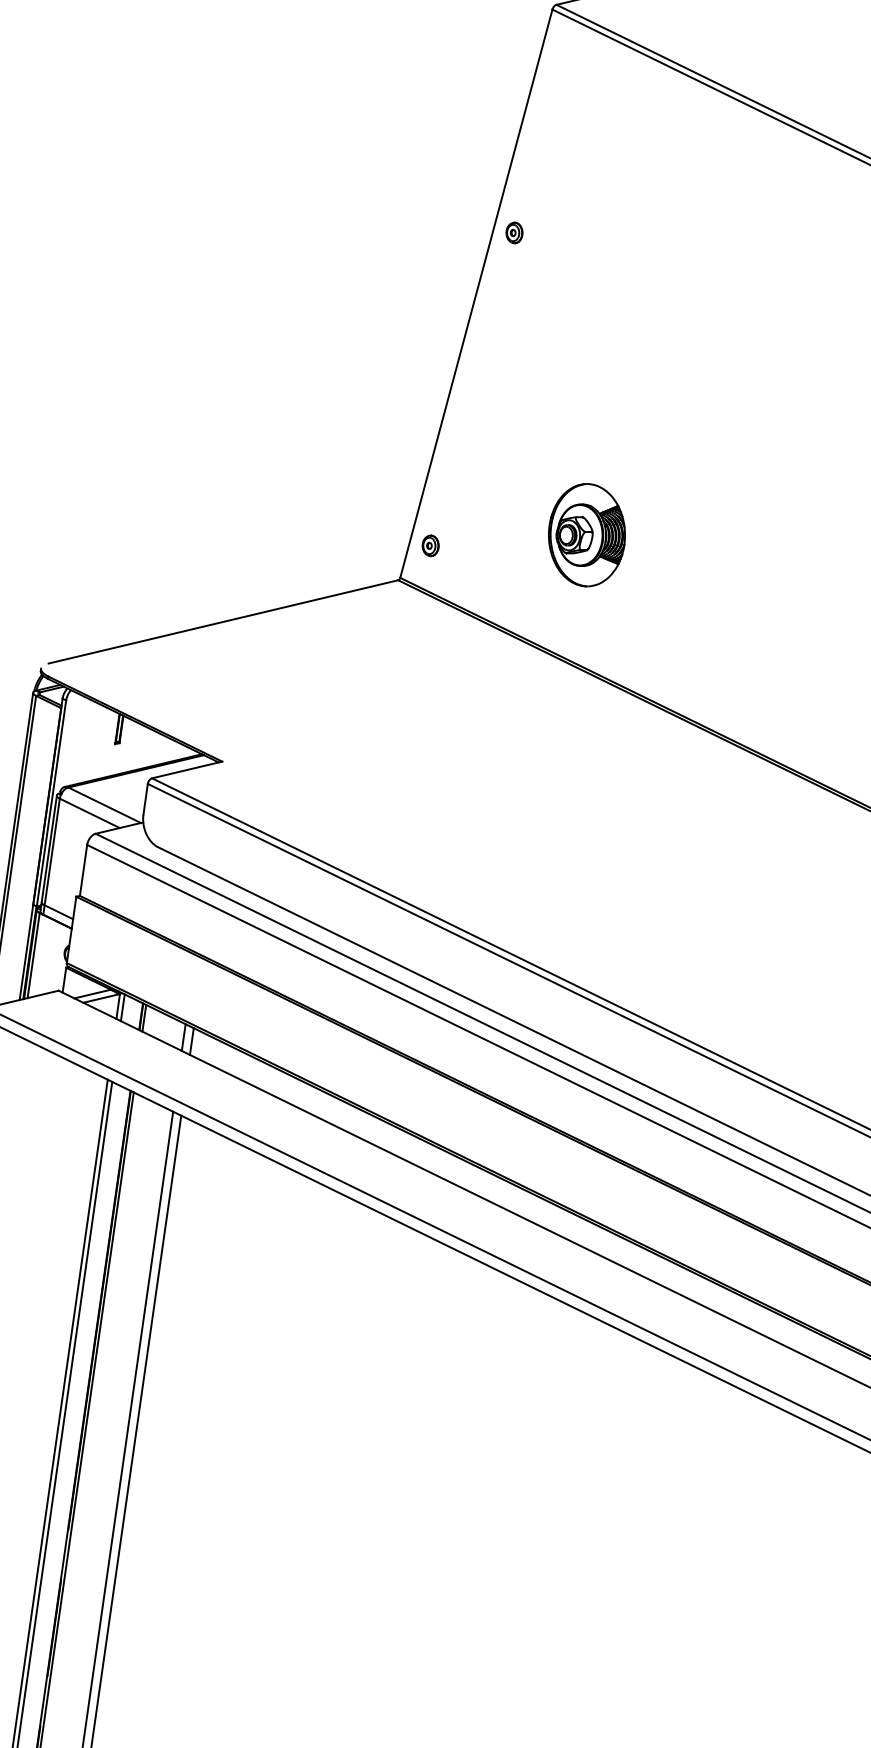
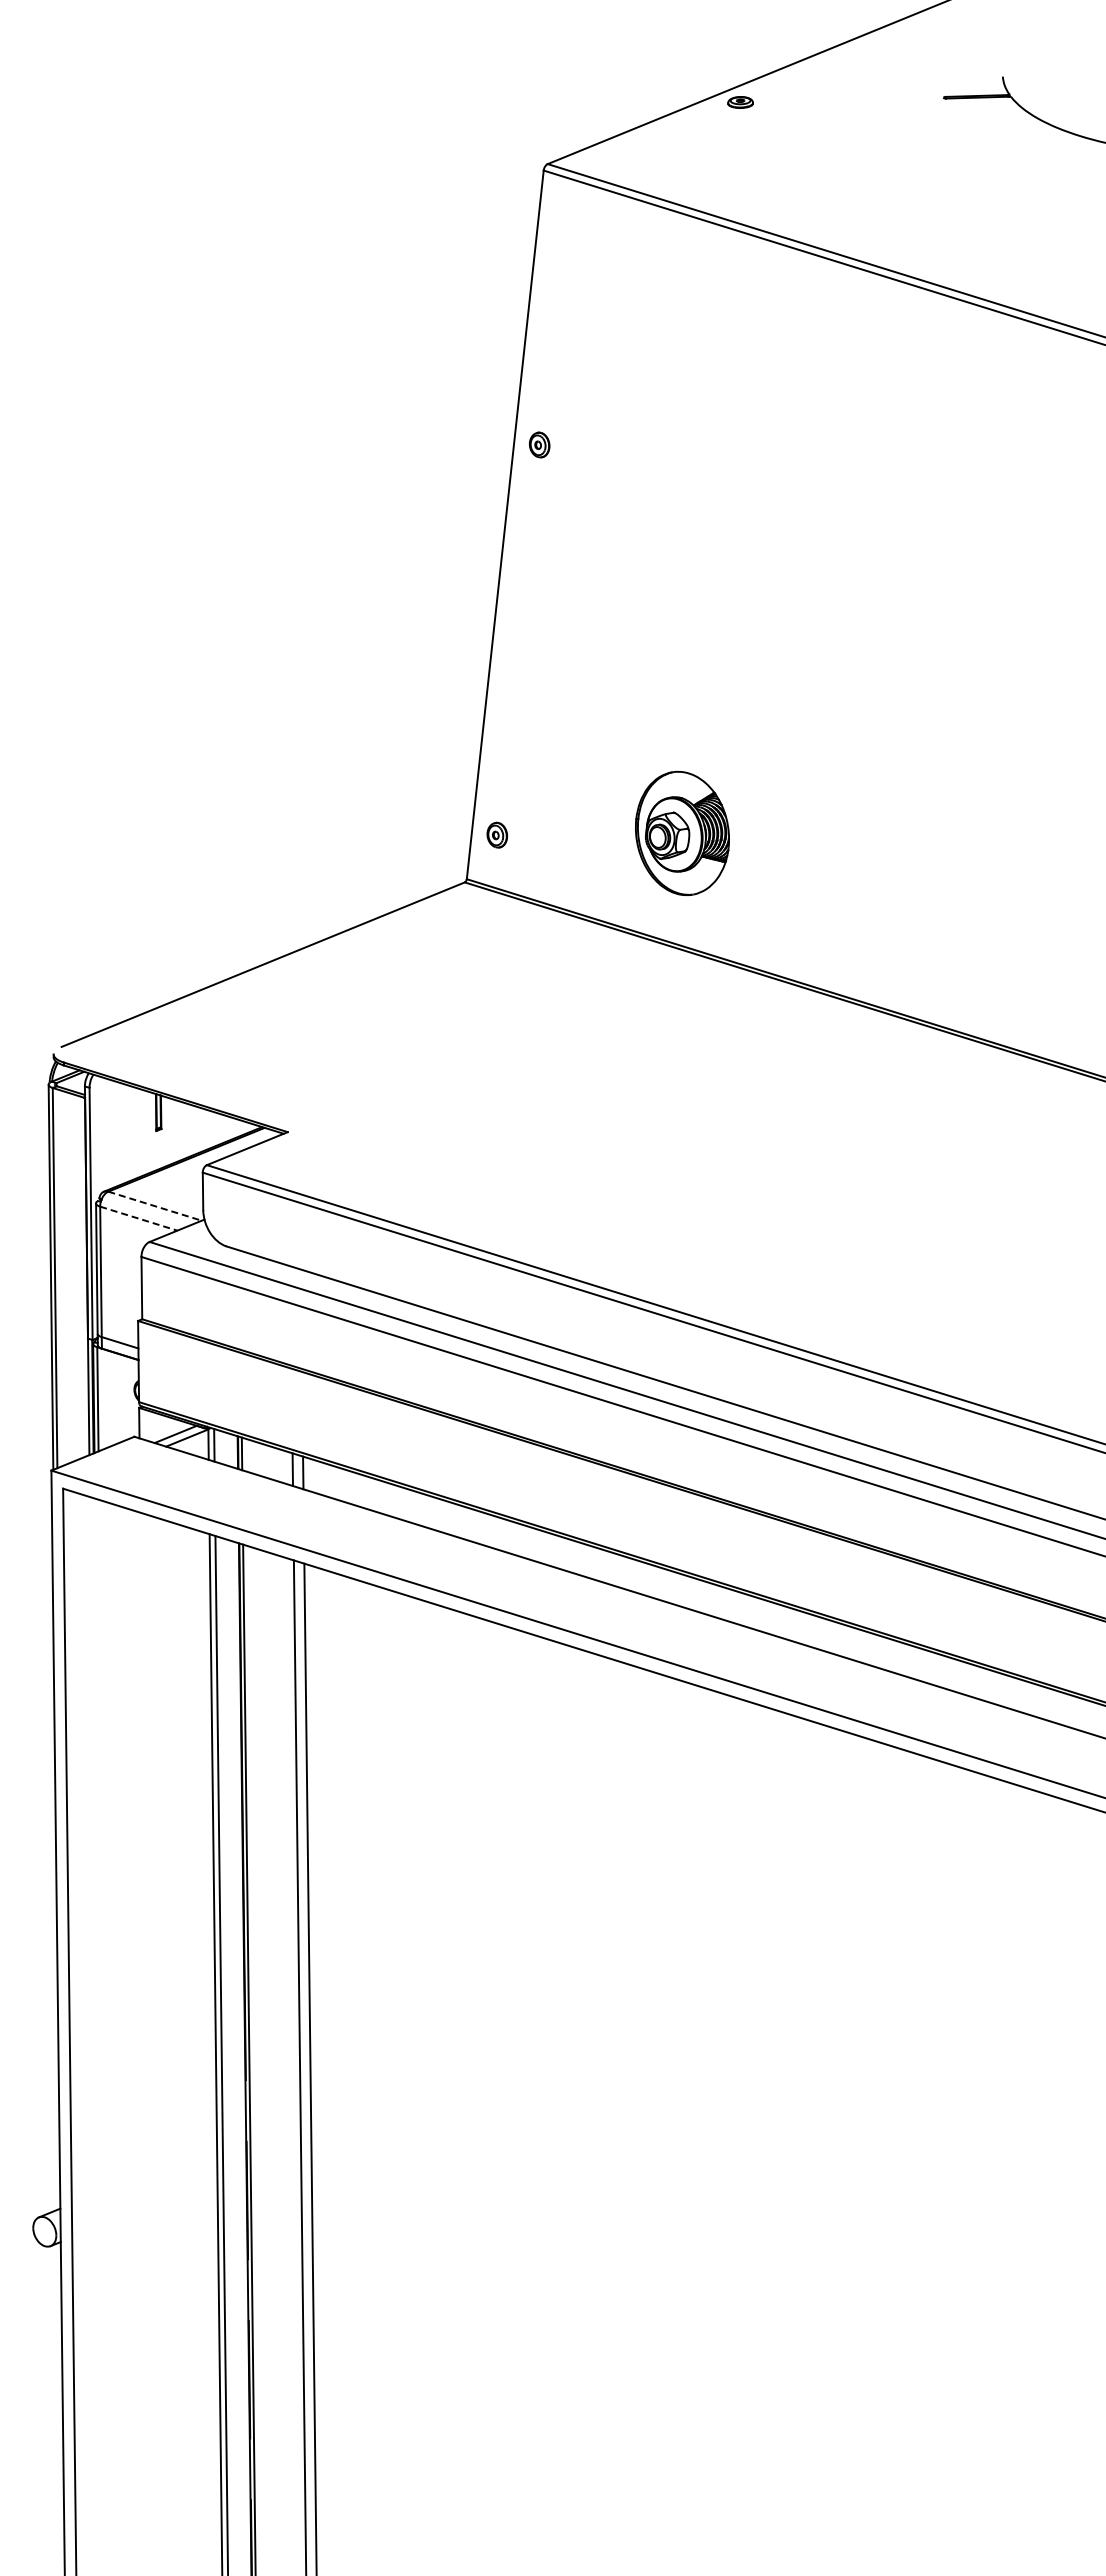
part: (587, 534) -> (682, 832), moved
line: (104, 805) -> (155, 1206), solid -> dashed
line: (90, 813) -> (139, 1218), solid -> dashed

